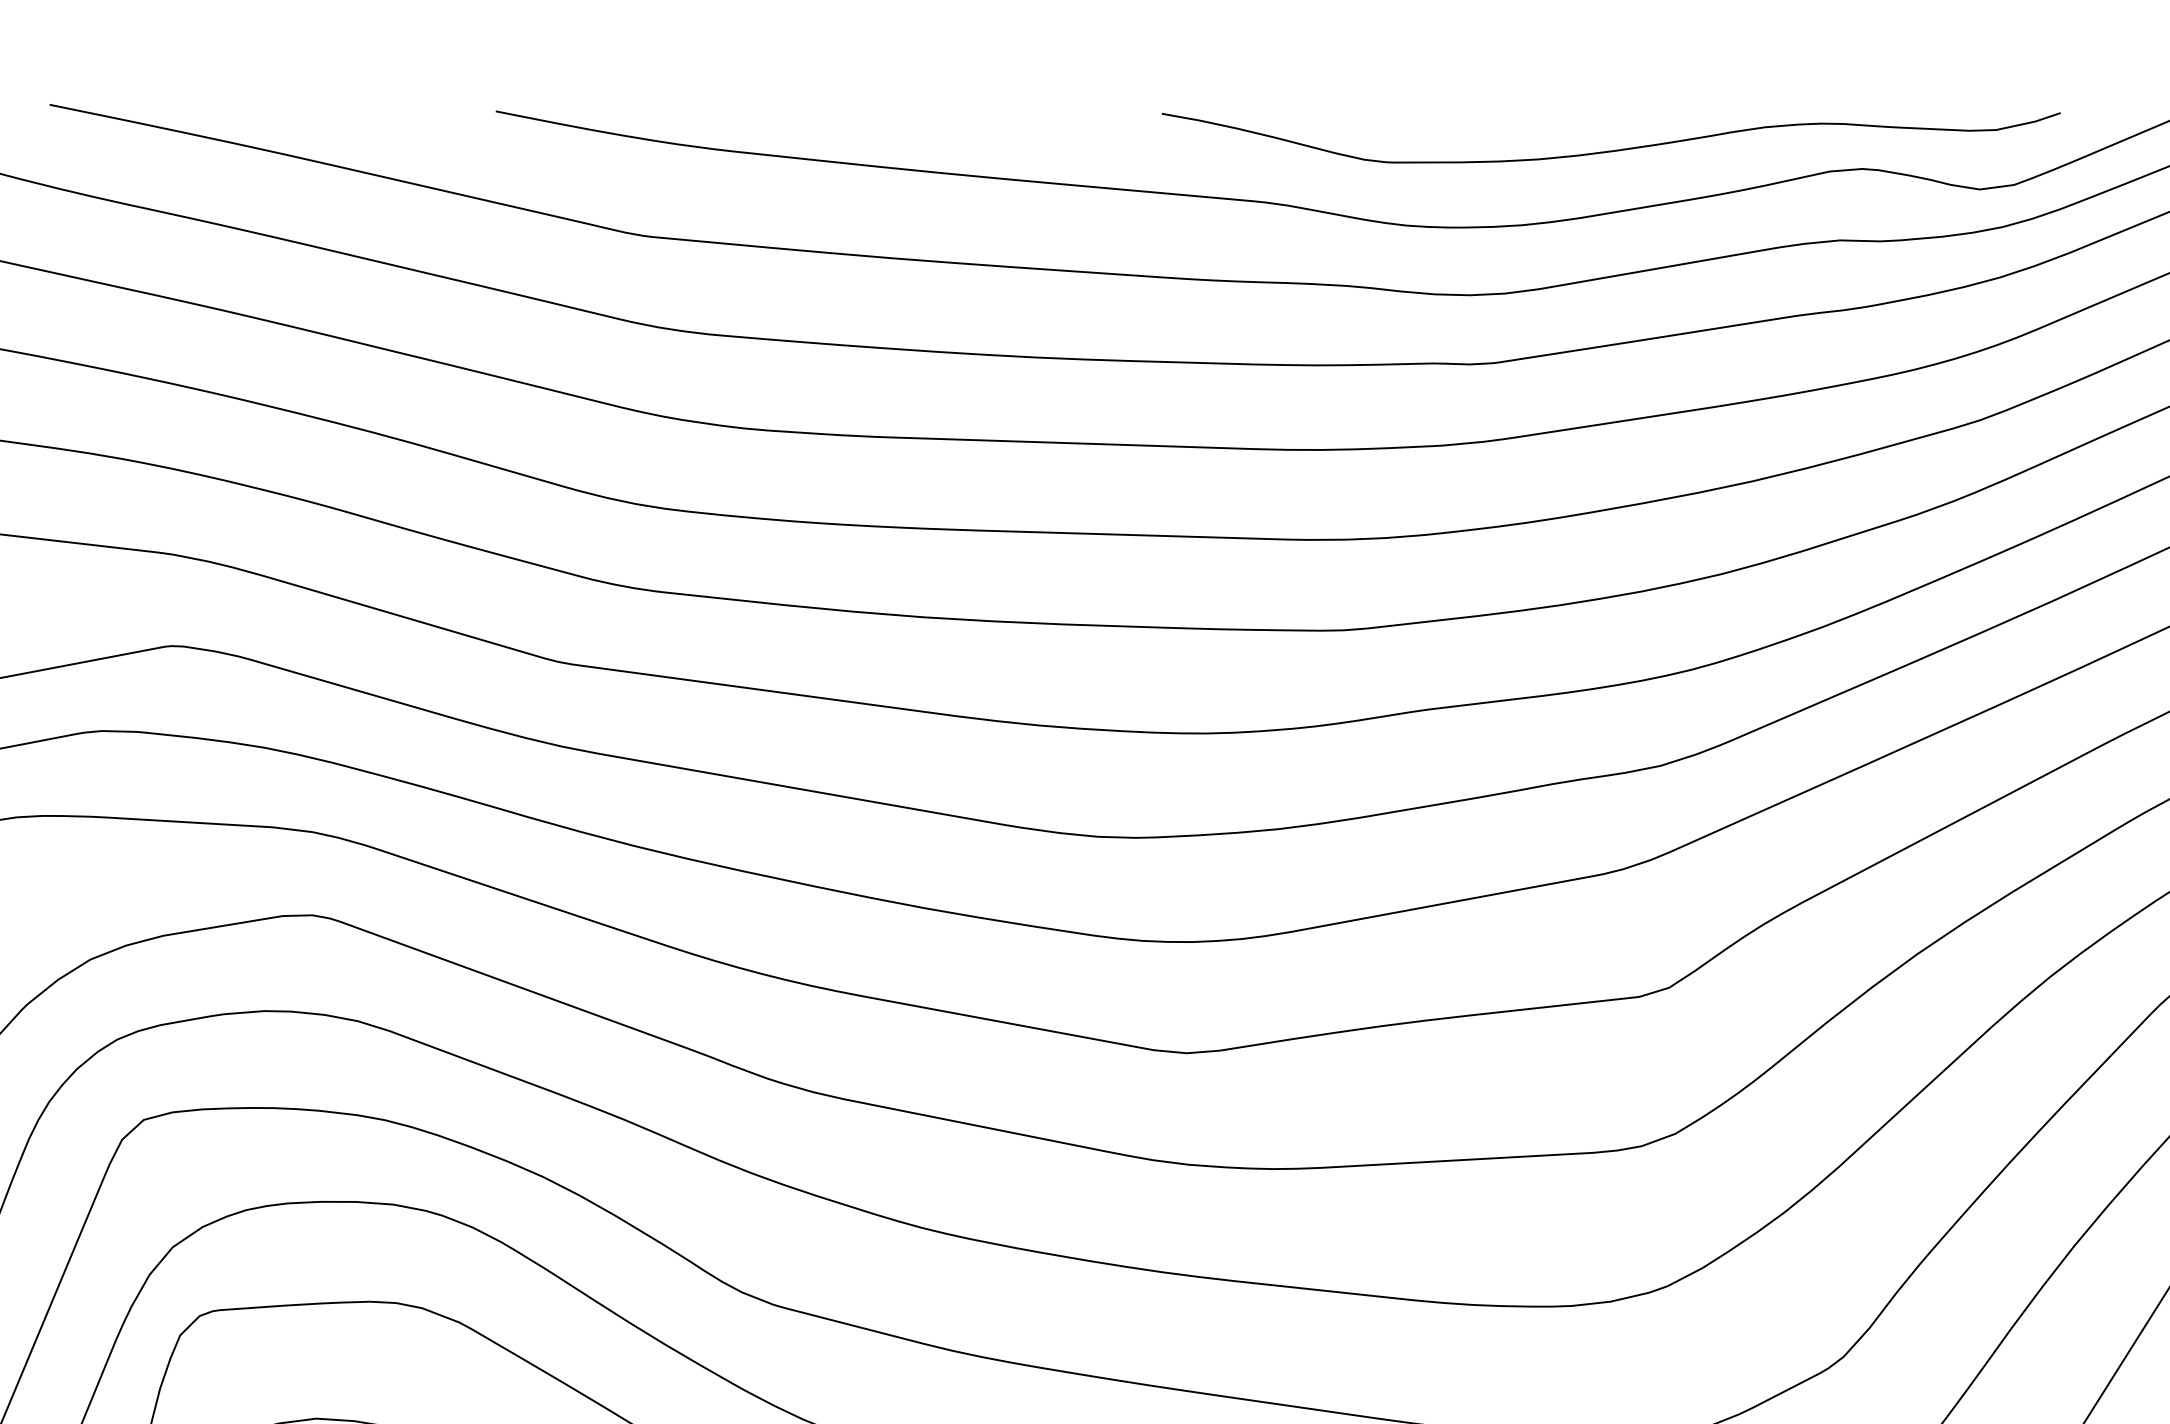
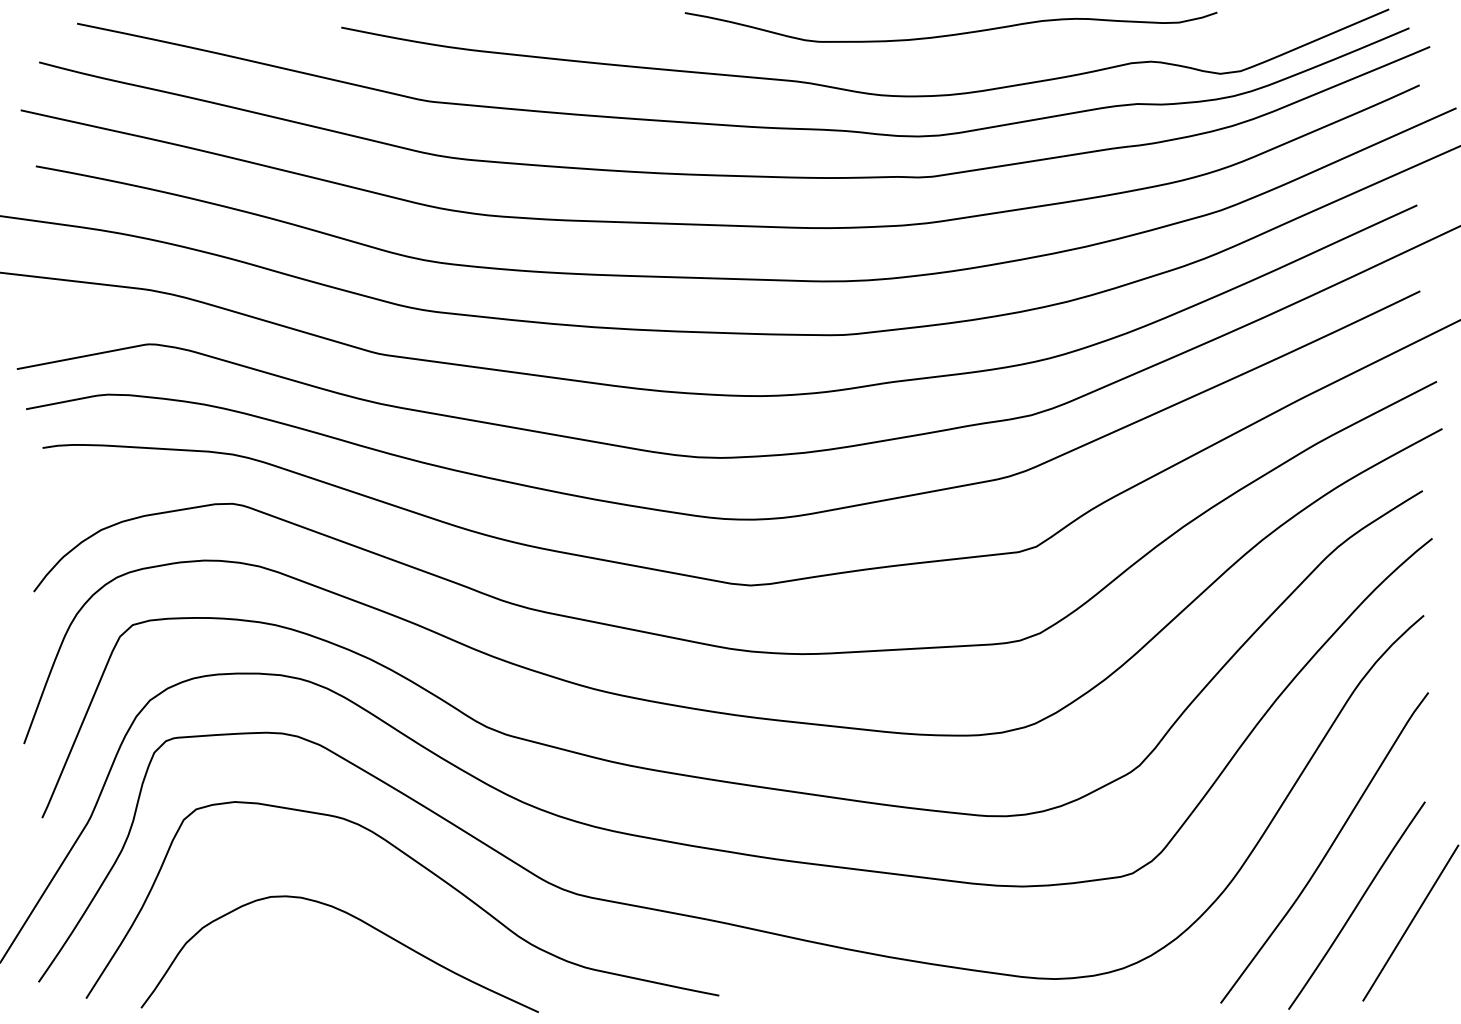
curve: (1610, 150) -> (950, 34), moved

